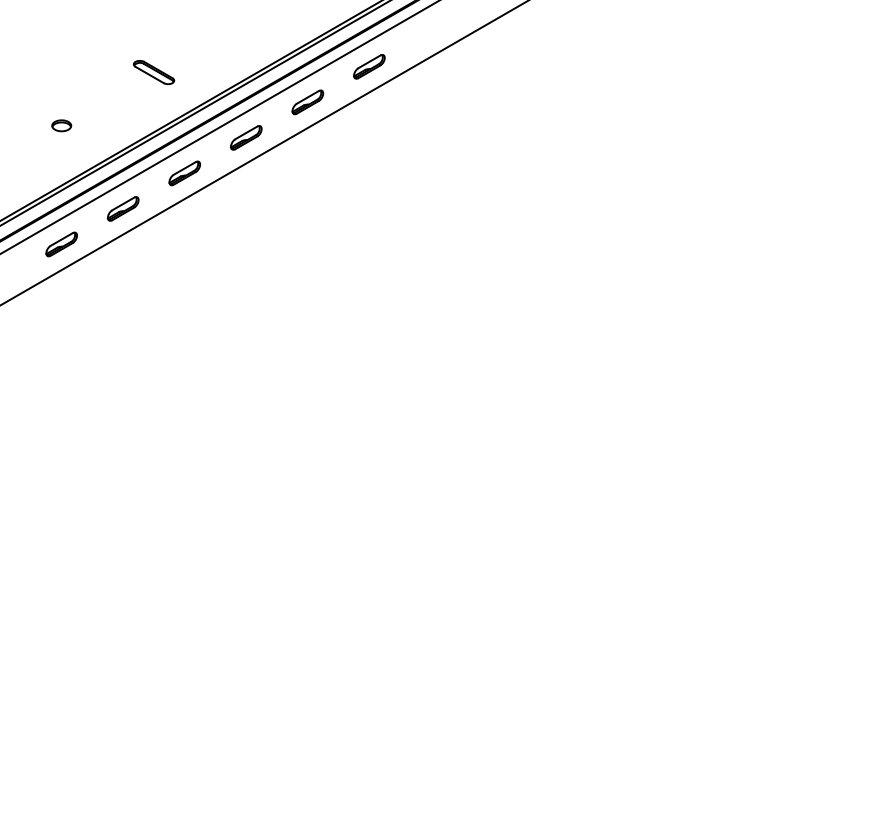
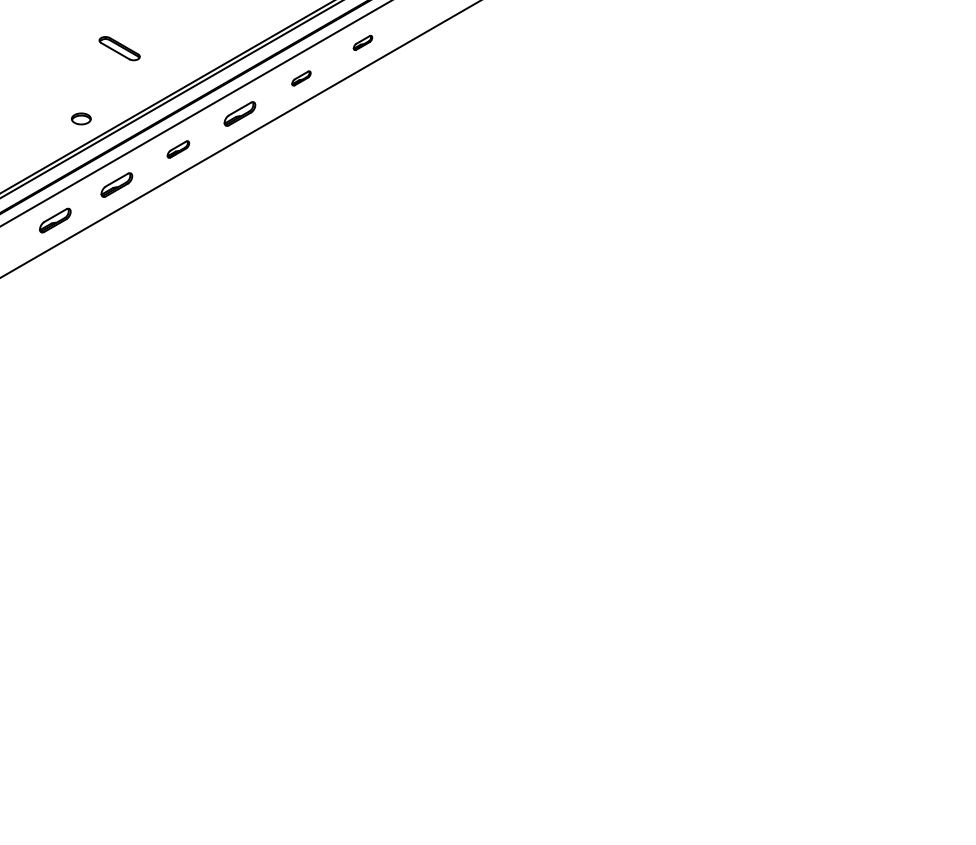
part: (368, 66) -> (362, 42), size x0.6
part: (153, 72) -> (119, 48), moved
part: (307, 102) -> (301, 78), size x0.6
part: (61, 125) -> (81, 118), moved
part: (184, 173) -> (178, 149), size x0.7

